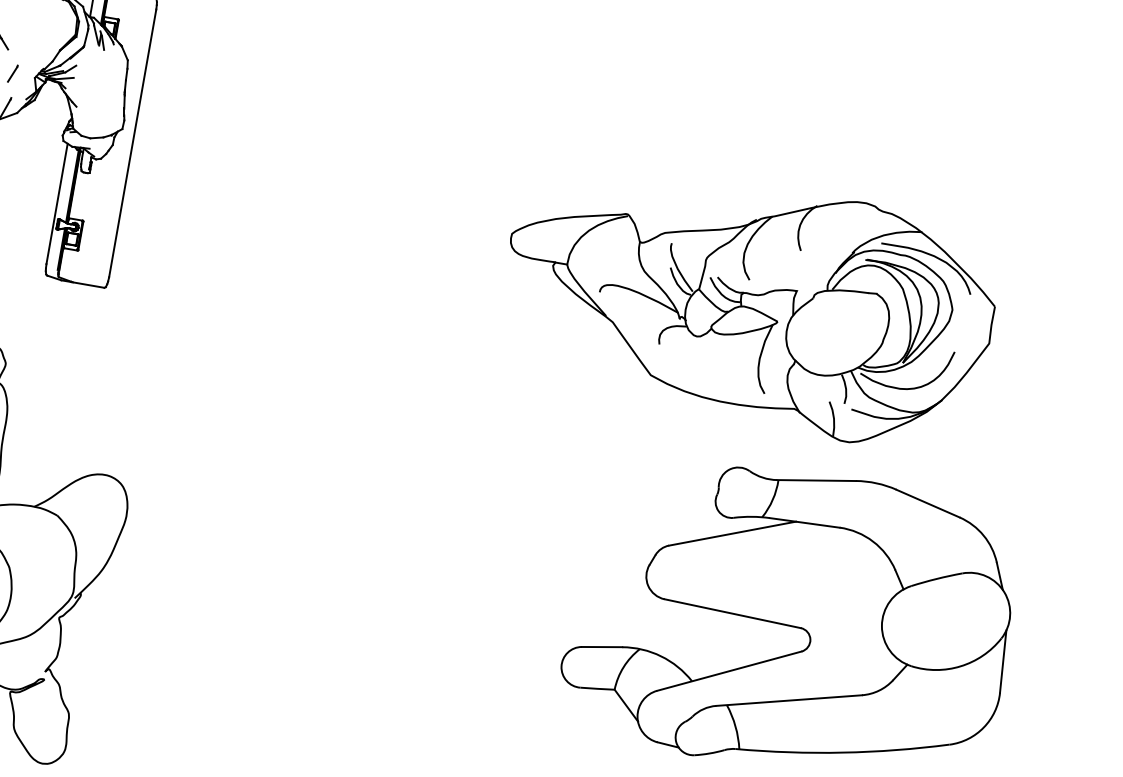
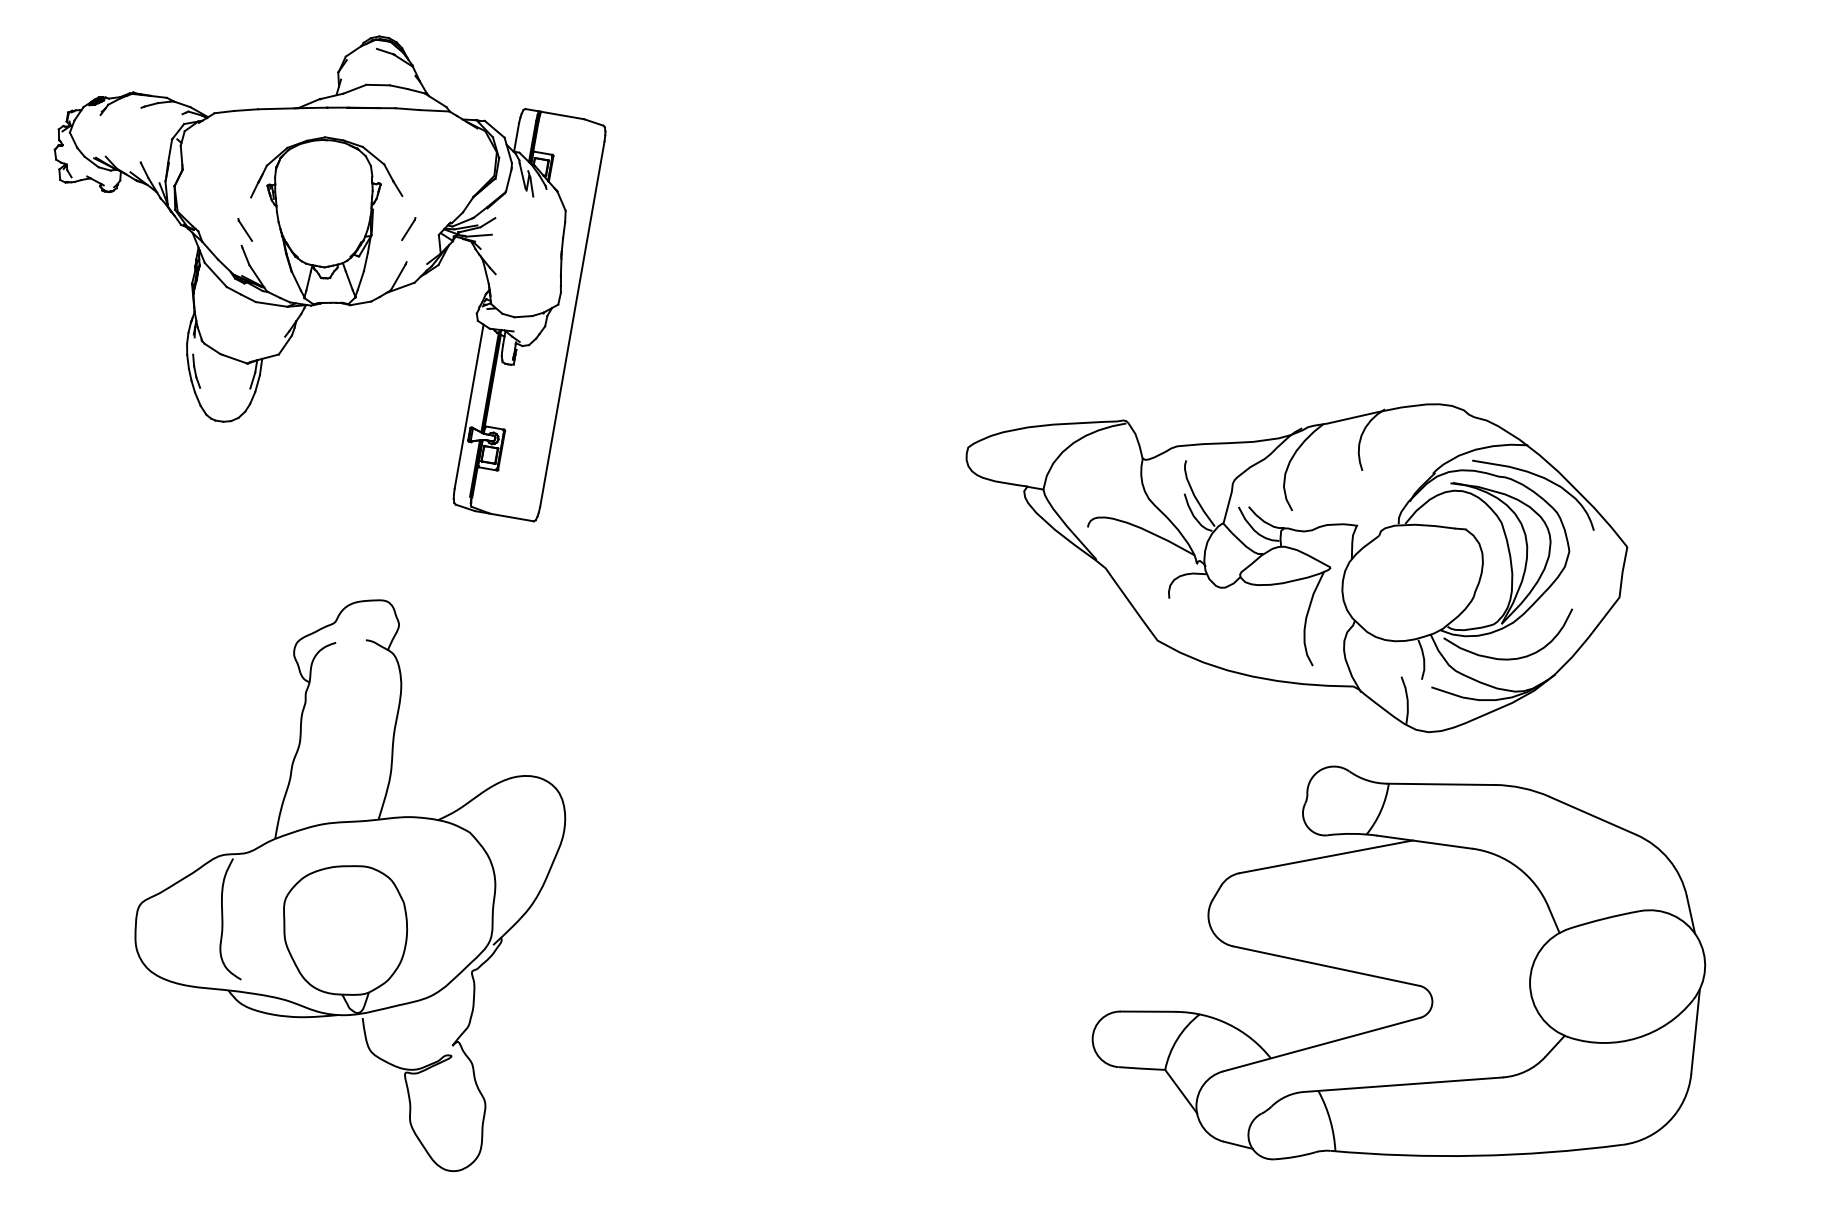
part: (752, 322) -> (1296, 568), moved
part: (785, 611) -> (1398, 962), moved

